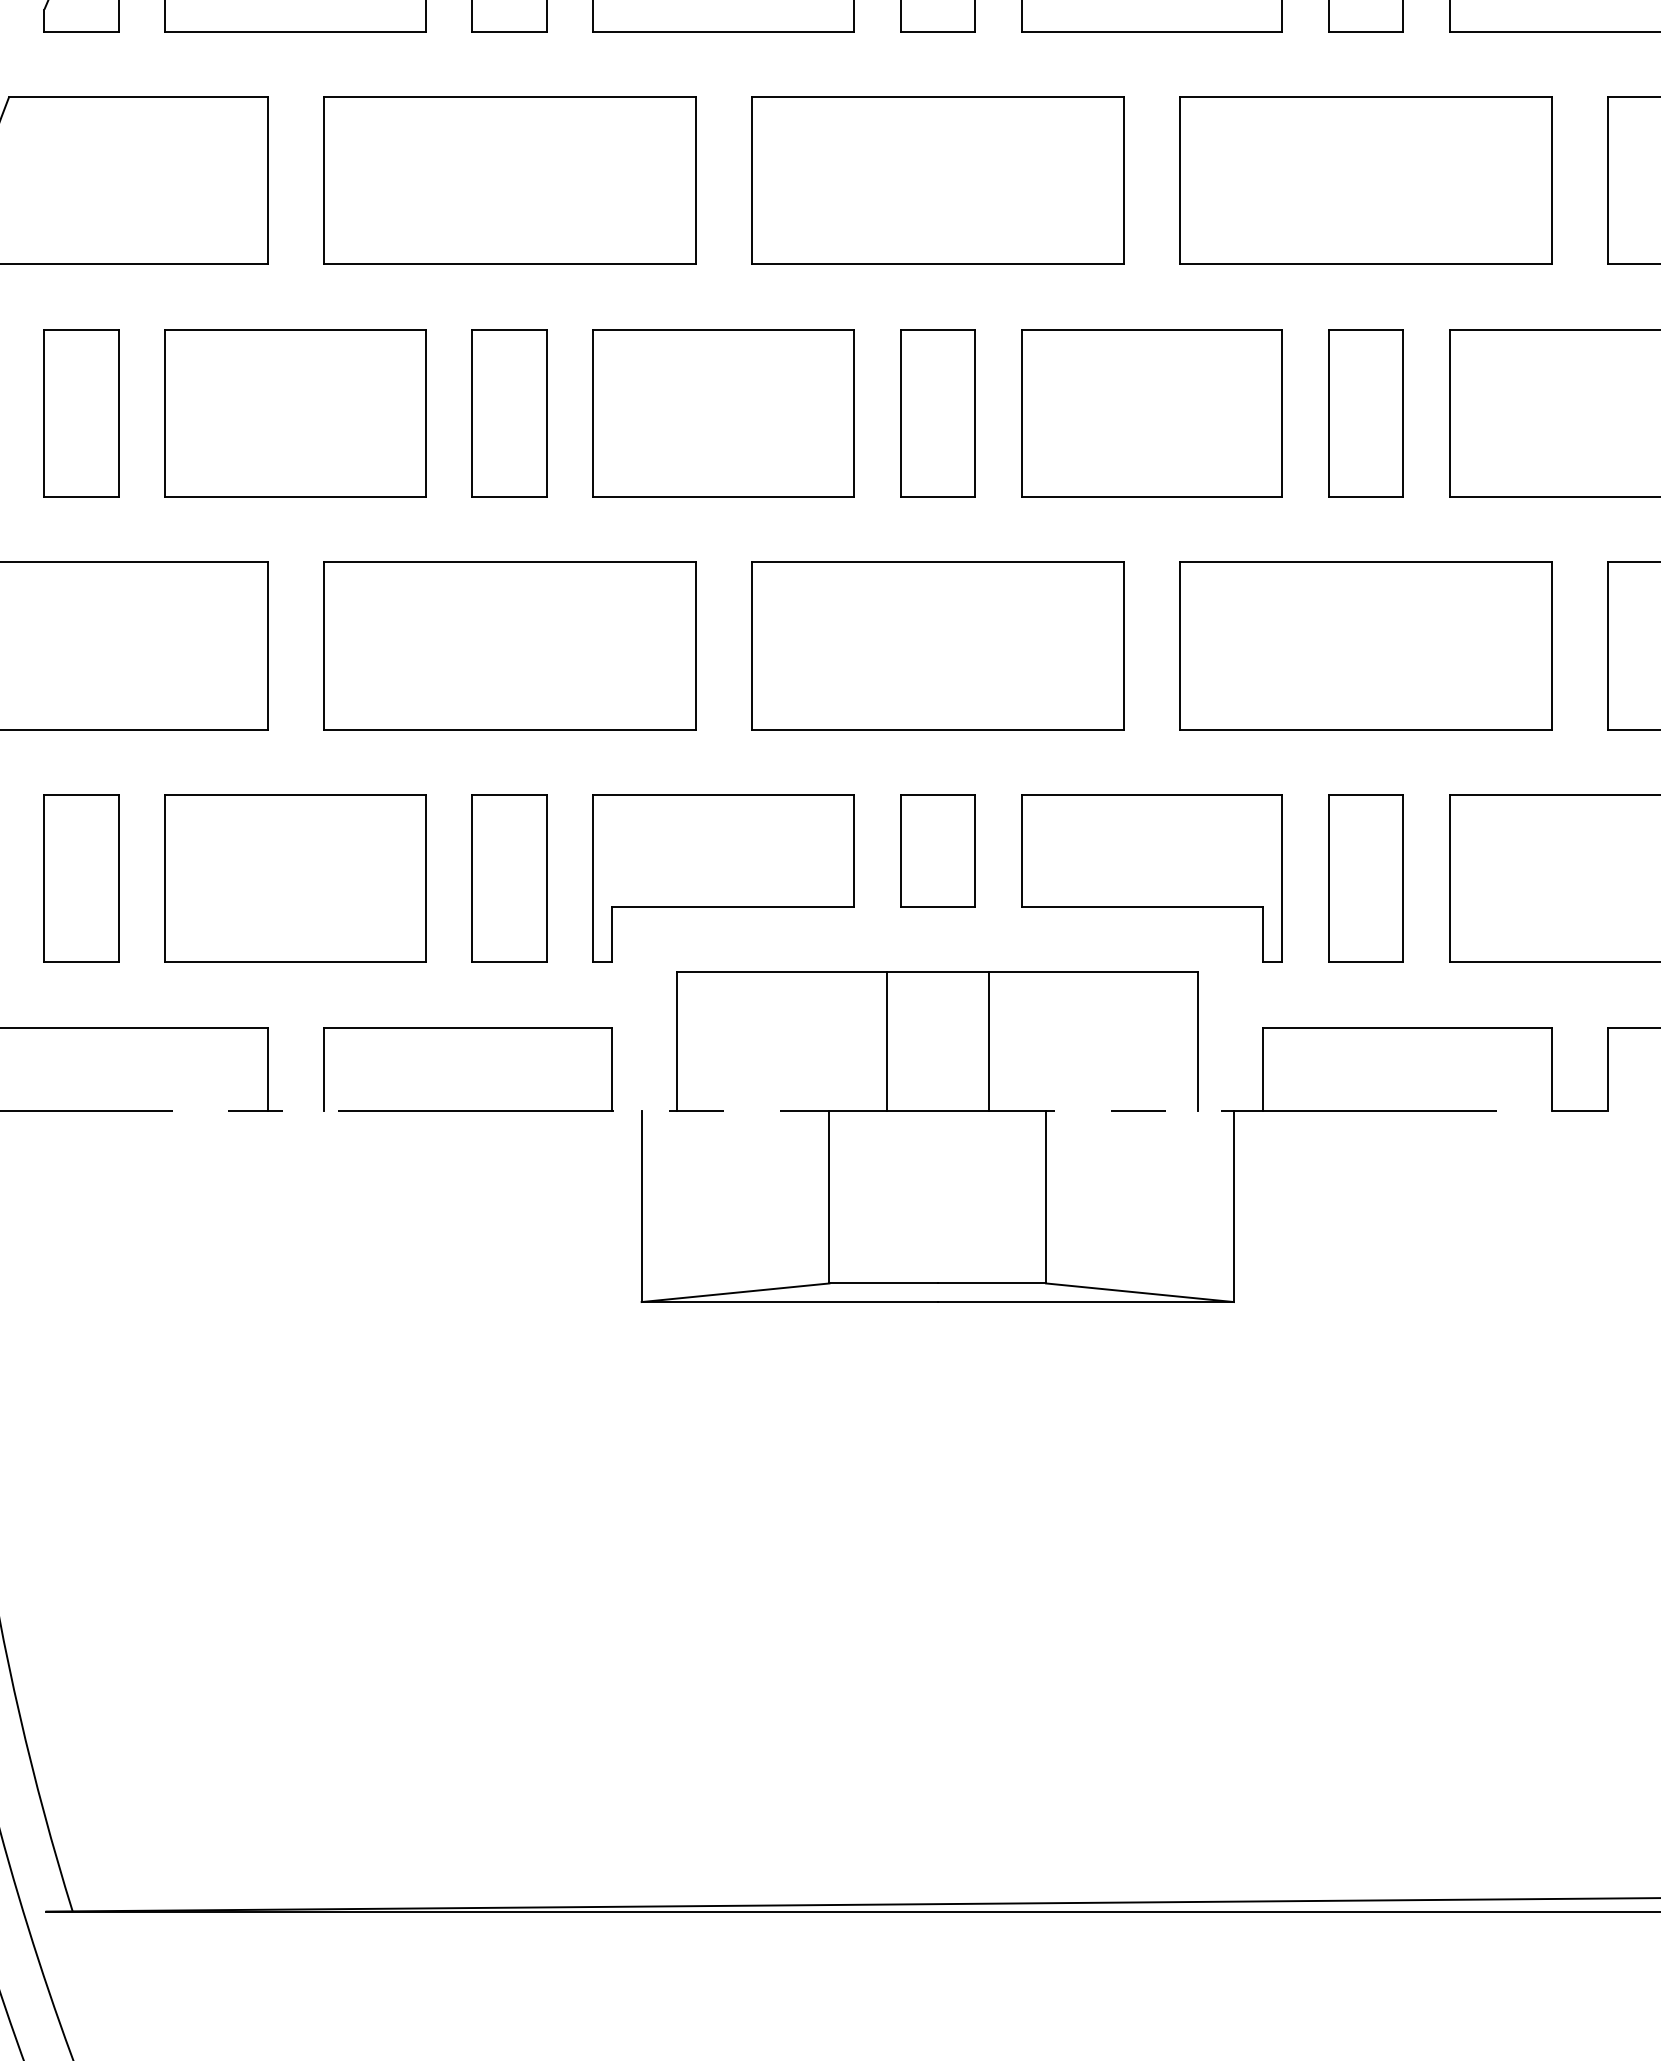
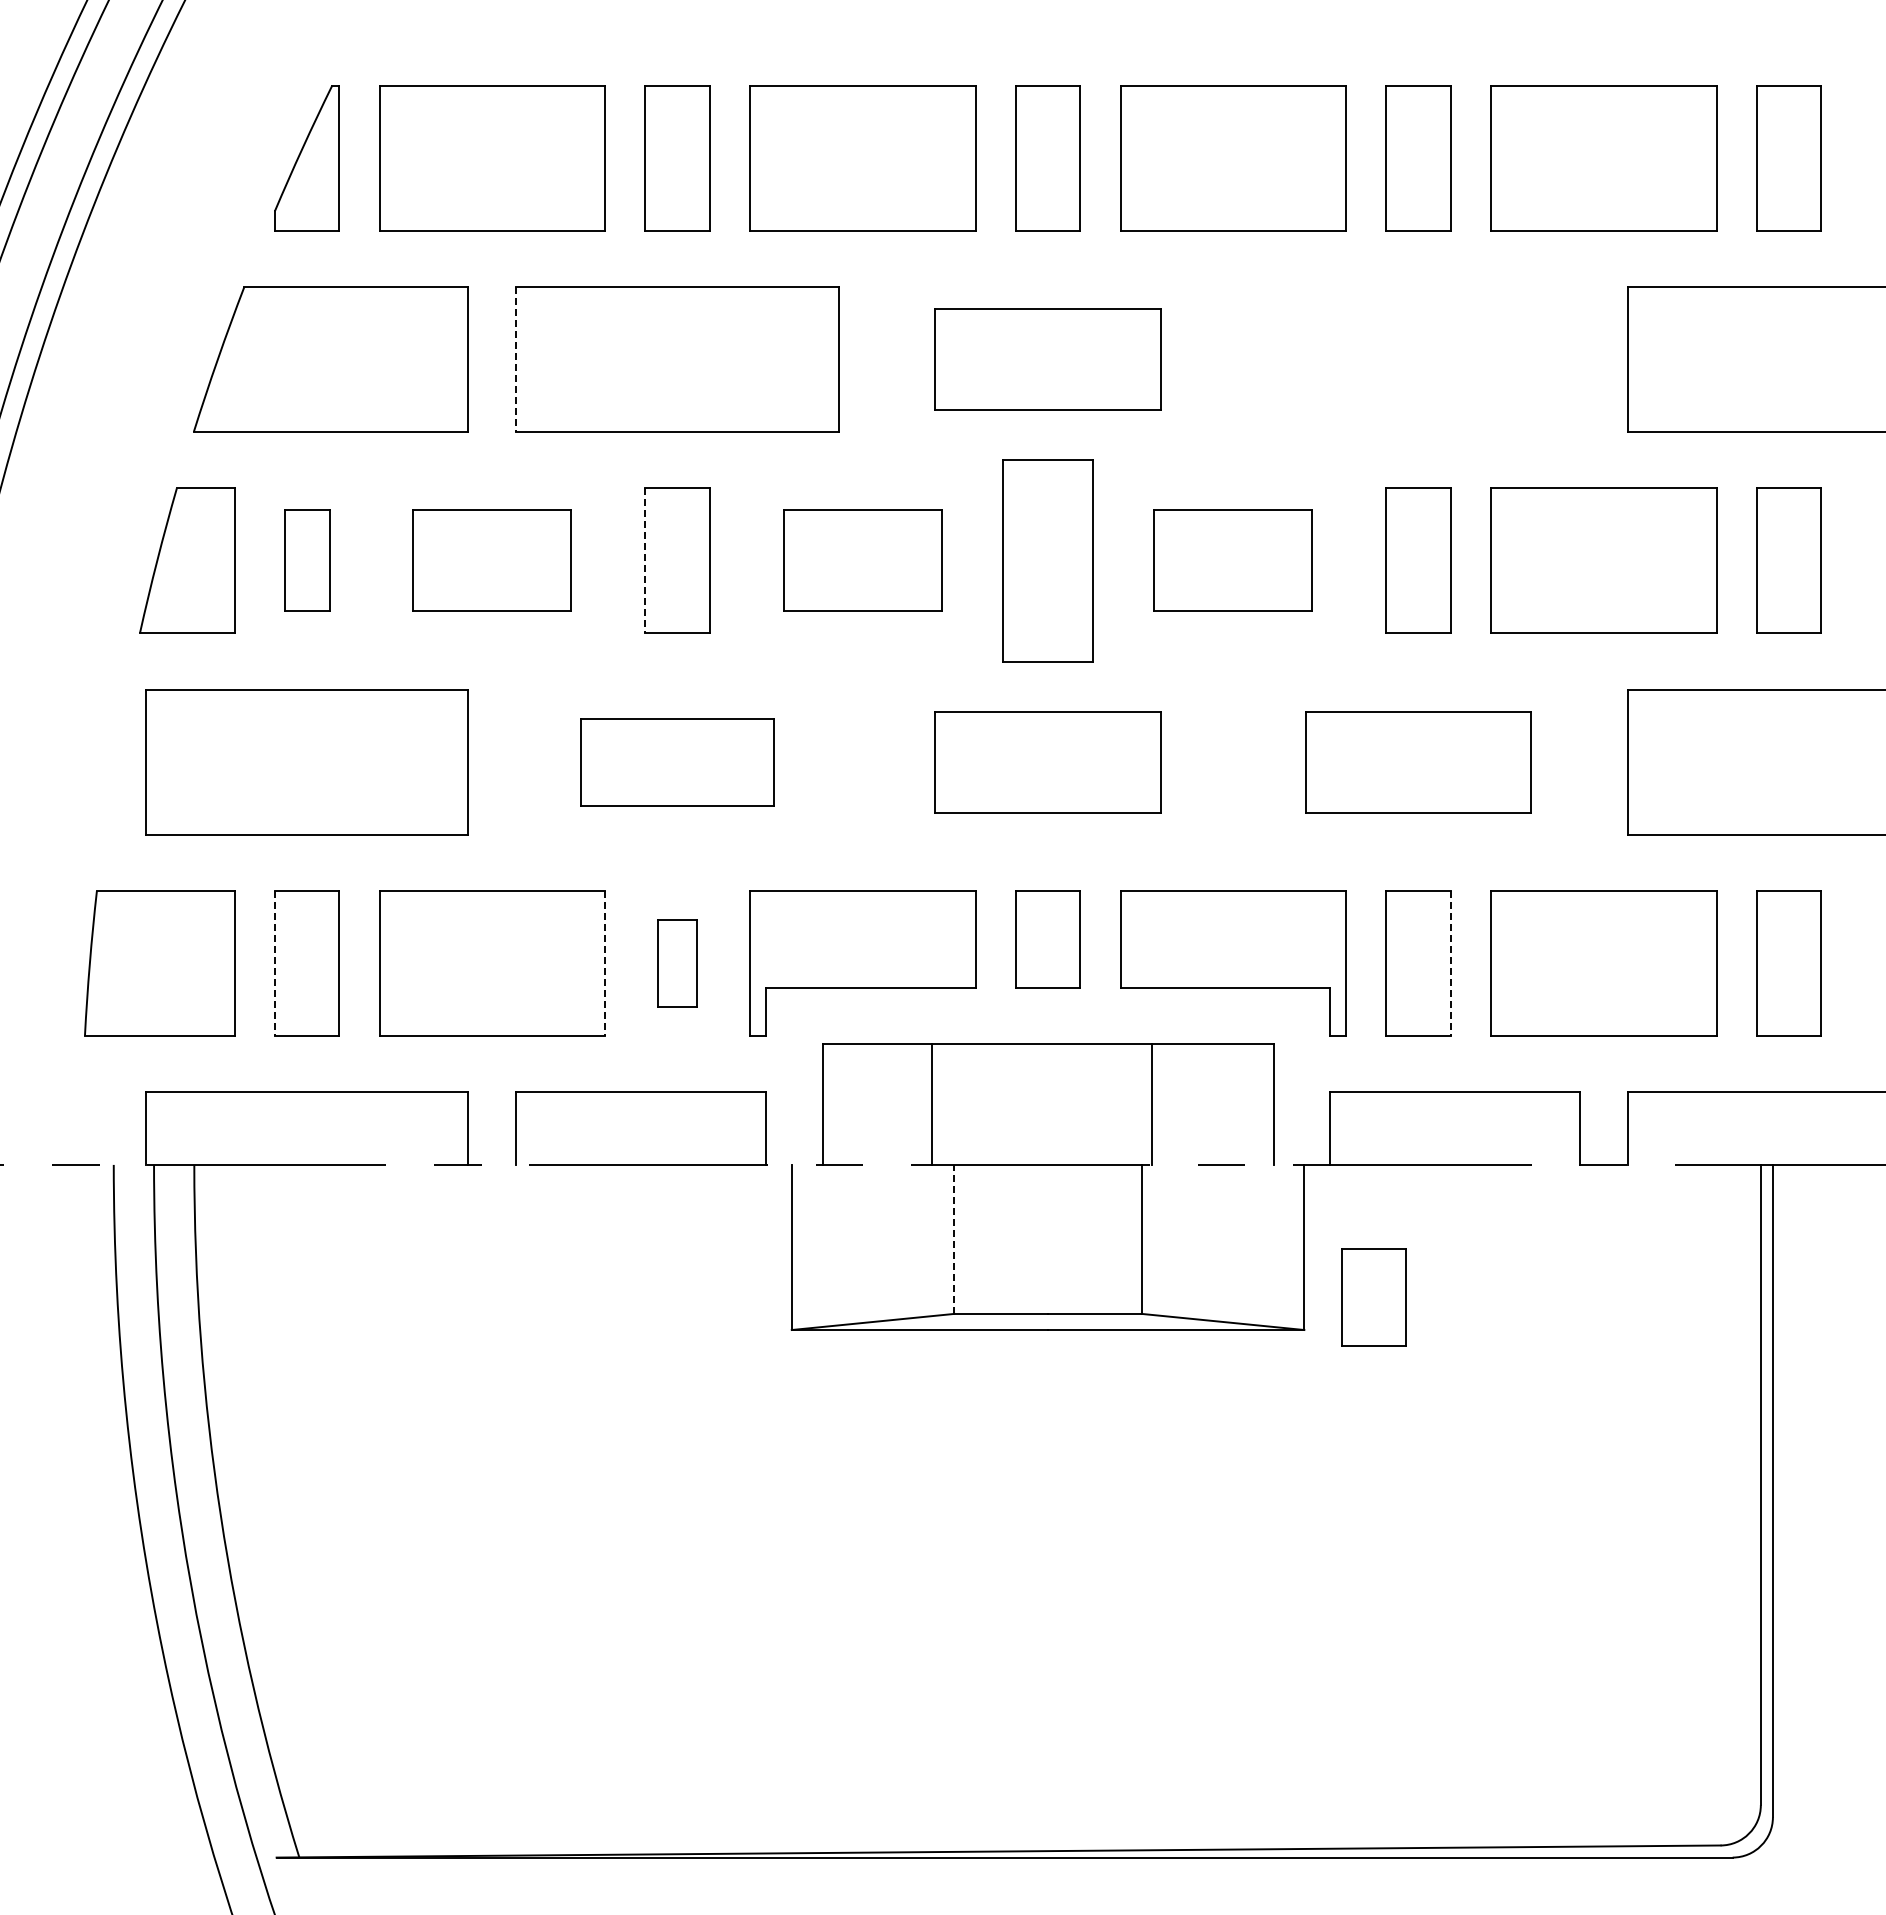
part: (937, 180) -> (1047, 359), size x0.7
part: (1365, 180) -> (1418, 359), removed
line: (323, 181) -> (516, 360), solid -> dashed
part: (80, 412) -> (306, 560), size x0.7
part: (295, 412) -> (492, 560), size x0.7
part: (723, 412) -> (862, 560), size x0.7
part: (937, 412) -> (1047, 560), size x1.4
part: (1152, 412) -> (1233, 560), size x0.7
line: (472, 414) -> (645, 561), solid -> dashed
part: (509, 646) -> (677, 762), size x0.6
part: (937, 646) -> (1047, 762), size x0.7
part: (1365, 646) -> (1418, 762), size x0.7
part: (509, 878) -> (677, 963), size x0.6
line: (43, 879) -> (274, 964), solid -> dashed
line: (426, 879) -> (605, 964), solid -> dashed
line: (1402, 879) -> (1450, 964), solid -> dashed
line: (886, 1041) -> (931, 1104), moved
line: (989, 1041) -> (1152, 1104), moved
line: (829, 1197) -> (954, 1239), solid -> dashed
part: (1313, 1264) -> (1373, 1297), added

